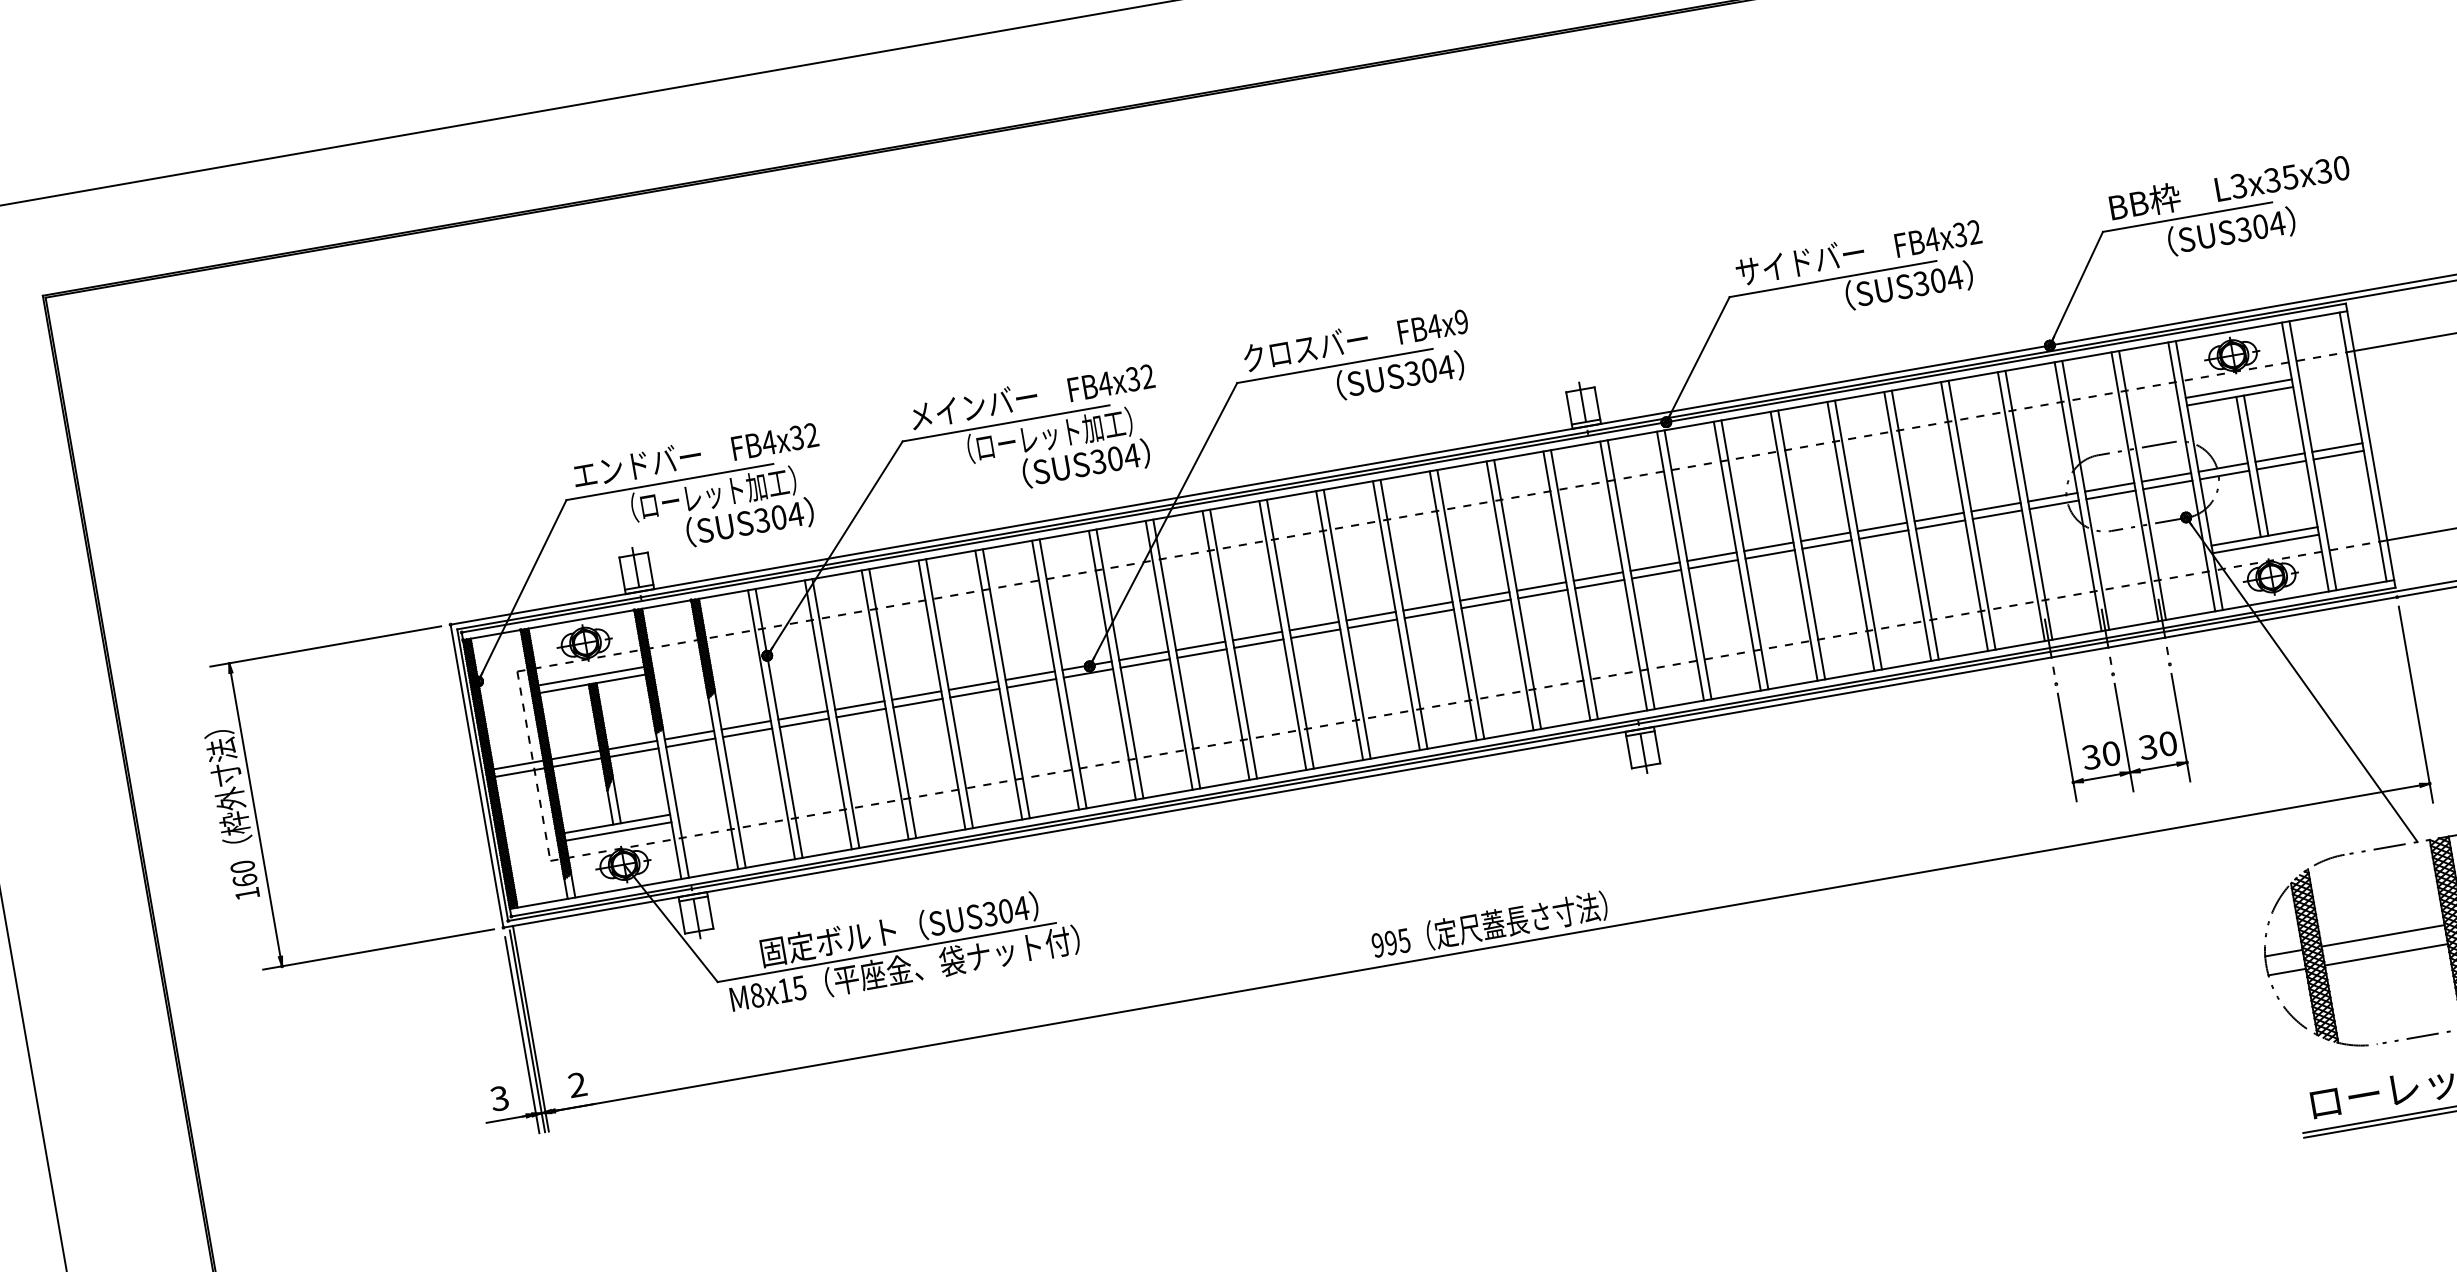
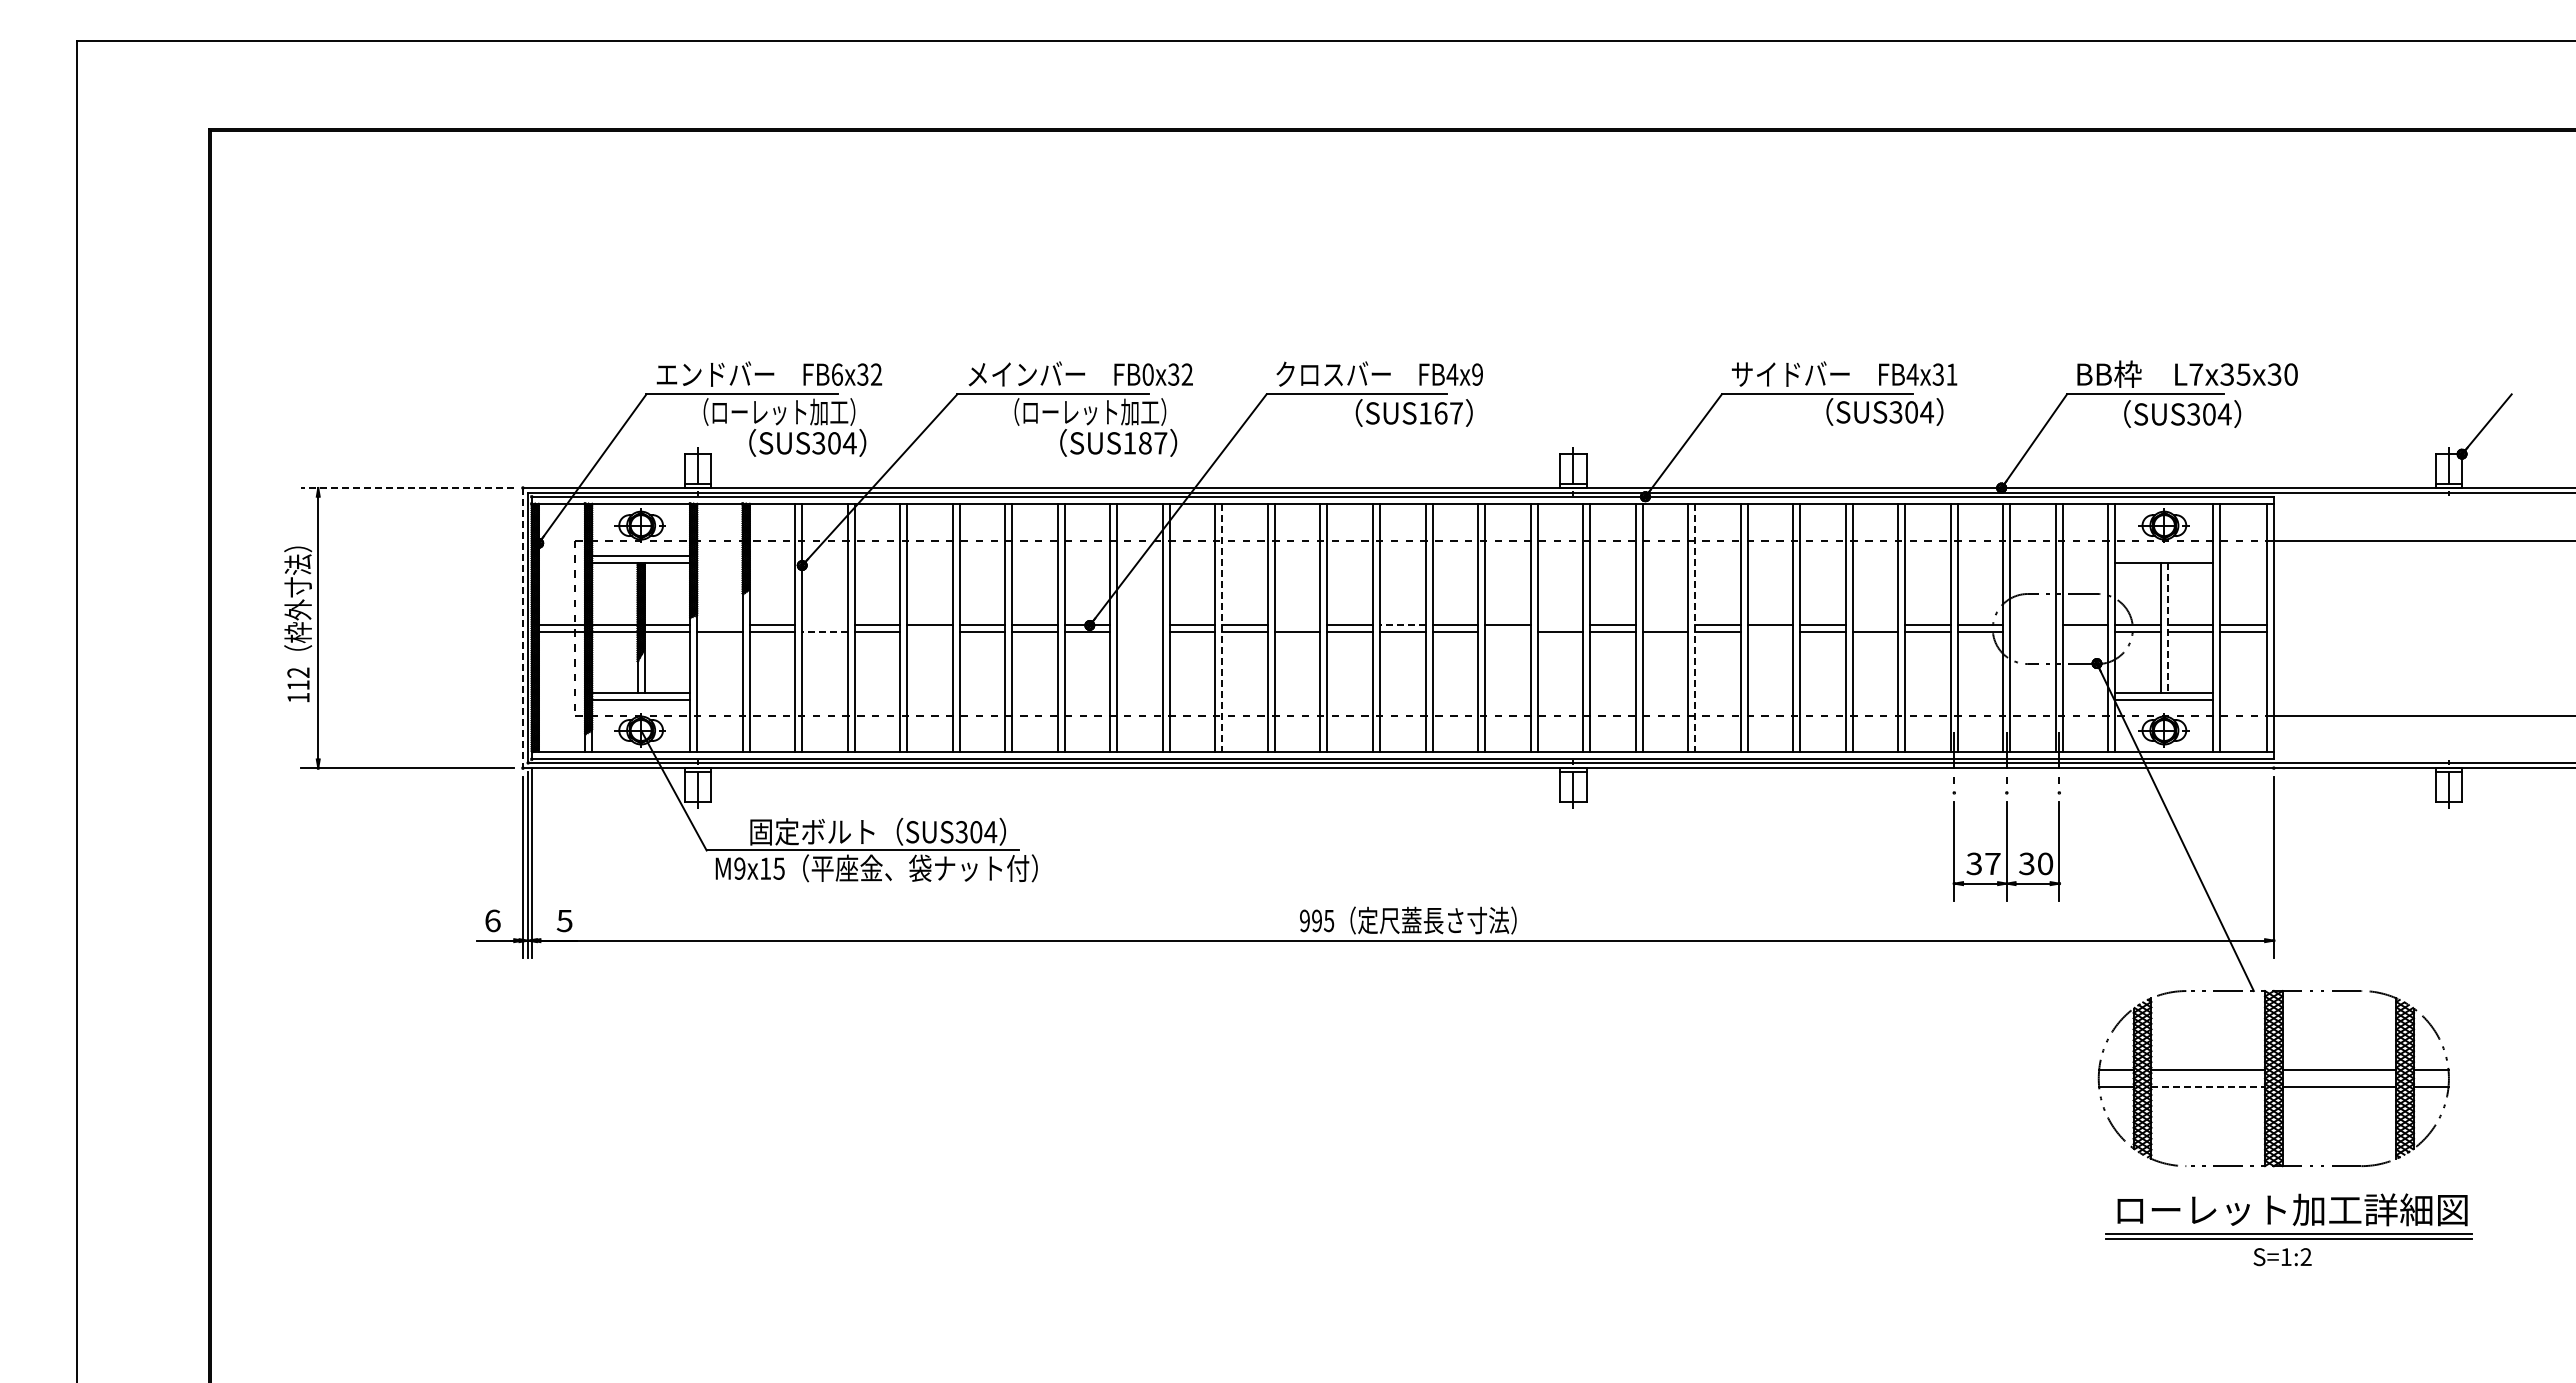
text: (2239, 186) -> (2196, 374), L3x35x30 -> L7x35x30
text: (1974, 232) -> (1951, 374), FB4x32 -> FB4x31
text: (1428, 370) -> (1440, 413), SUS304 -> SUS167
text: (1105, 383) -> (1148, 374), FB4x32 -> FB0x32
line: (2238, 388) -> (2164, 556), removed
text: (769, 442) -> (837, 374), FB4x32 -> FB6x32
text: (1115, 459) -> (1145, 443), SUS304 -> SUS187
line: (2255, 466) -> (2167, 628), solid -> dashed
line: (2167, 484) -> (2085, 631), removed
line: (2109, 487) -> (2032, 624), removed
line: (2110, 494) -> (2032, 631), removed
line: (1939, 516) -> (1875, 624), removed
line: (1826, 544) -> (1770, 631), removed
line: (1745, 555) -> (1695, 628), solid -> dashed
line: (1712, 556) -> (1665, 624), removed
line: (1598, 576) -> (1560, 624), removed
line: (1542, 594) -> (1507, 631), removed
line: (1427, 606) -> (1402, 624), solid -> dashed
line: (1314, 626) -> (1297, 624), removed
line: (1233, 644) -> (1222, 628), solid -> dashed
line: (325, 647) -> (407, 488), solid -> dashed
line: (1143, 655) -> (1139, 624), removed
line: (1144, 663) -> (1139, 631), removed
line: (917, 703) -> (929, 631), removed
line: (802, 715) -> (824, 624), removed
line: (803, 722) -> (824, 631), solid -> dashed
line: (688, 735) -> (719, 624), removed
text: (2110, 753) -> (1992, 863), 30 -> 37
line: (476, 776) -> (522, 628), solid -> dashed
text: (243, 873) -> (298, 678), 160 -> 112
line: (2386, 954) -> (2208, 1087), solid -> dashed
text: (756, 995) -> (739, 868), M8x15 -> M9x15
text: (577, 1084) -> (564, 920), 2 -> 5
text: (499, 1098) -> (492, 920), 3 -> 6

